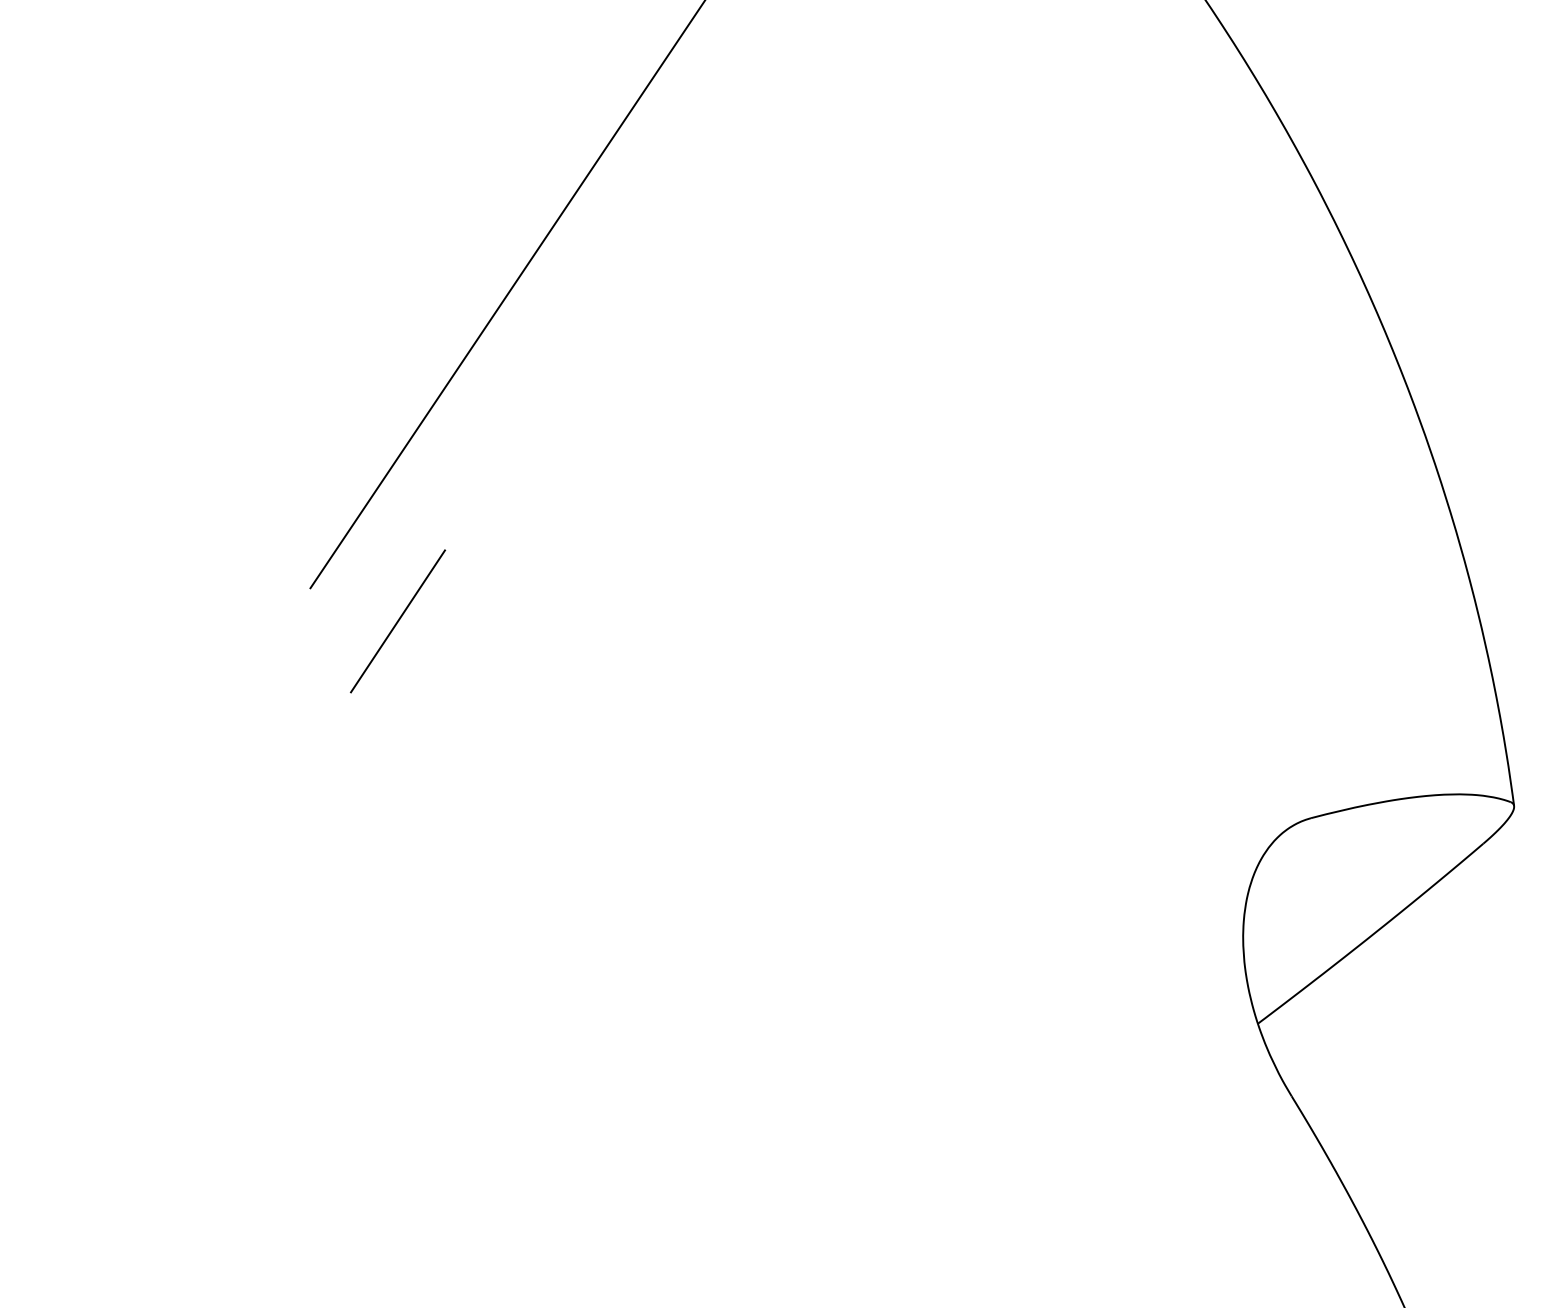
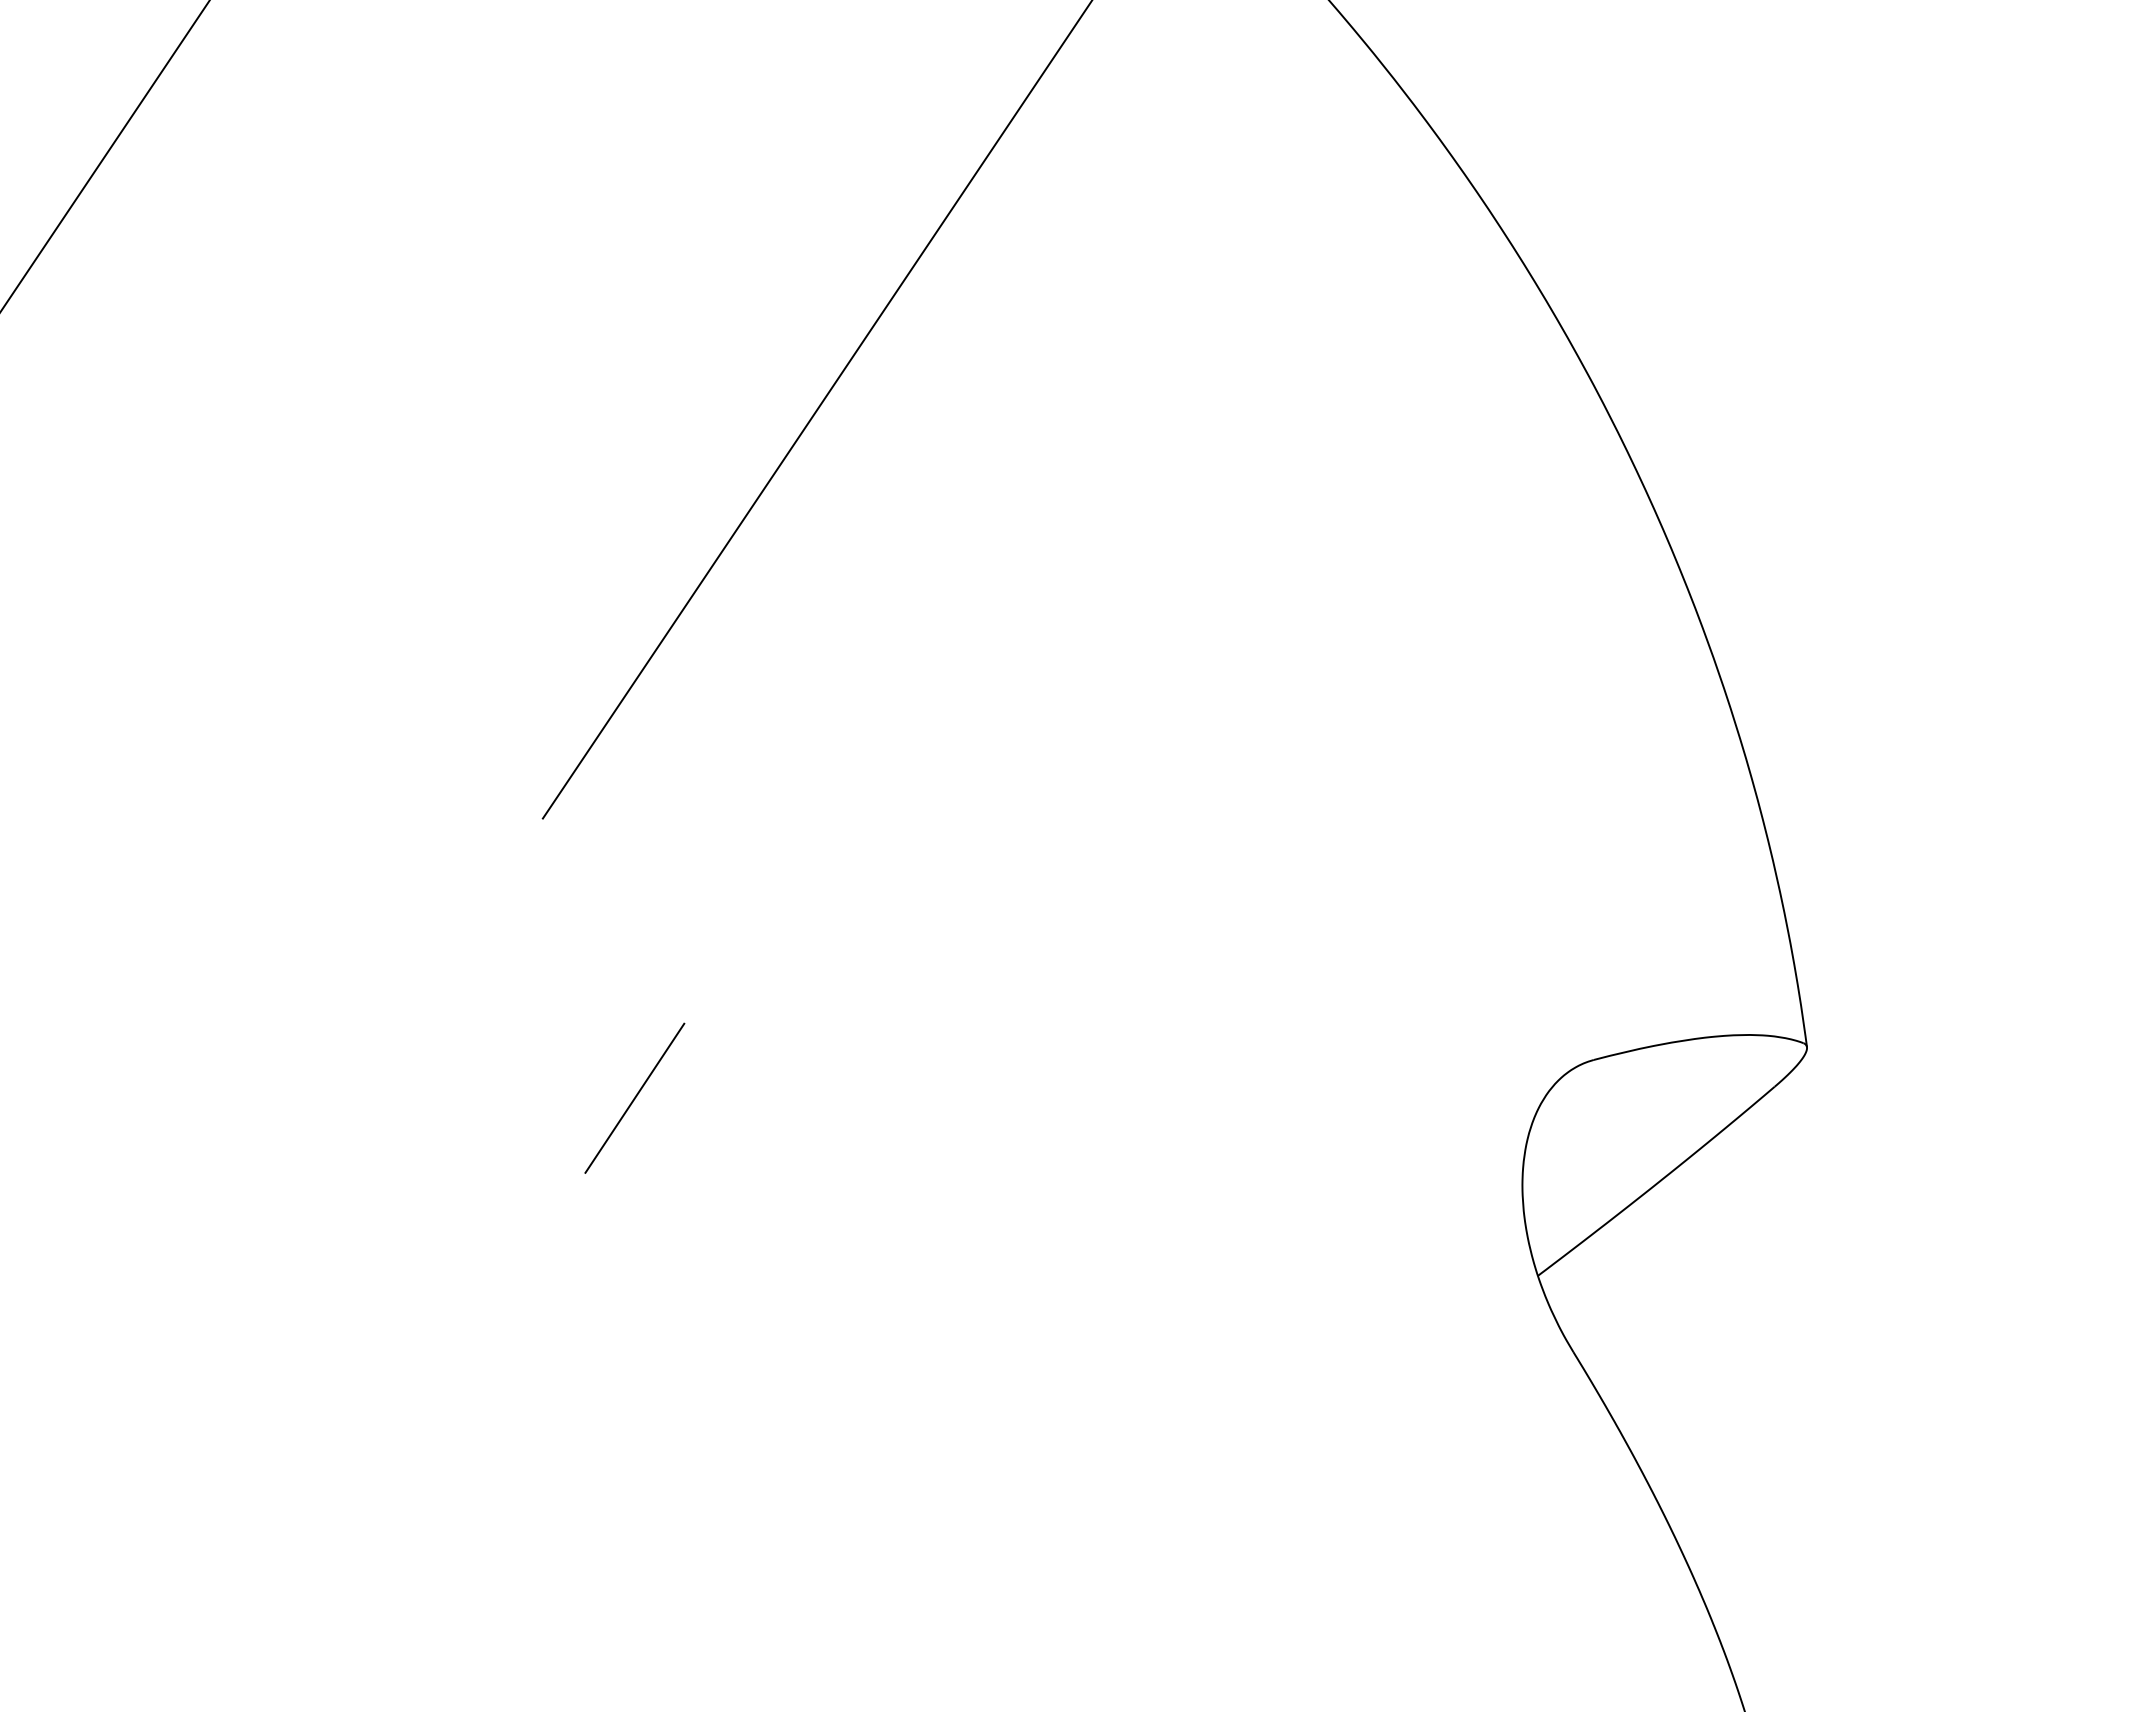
line: (397, 620) -> (634, 1097), moved

